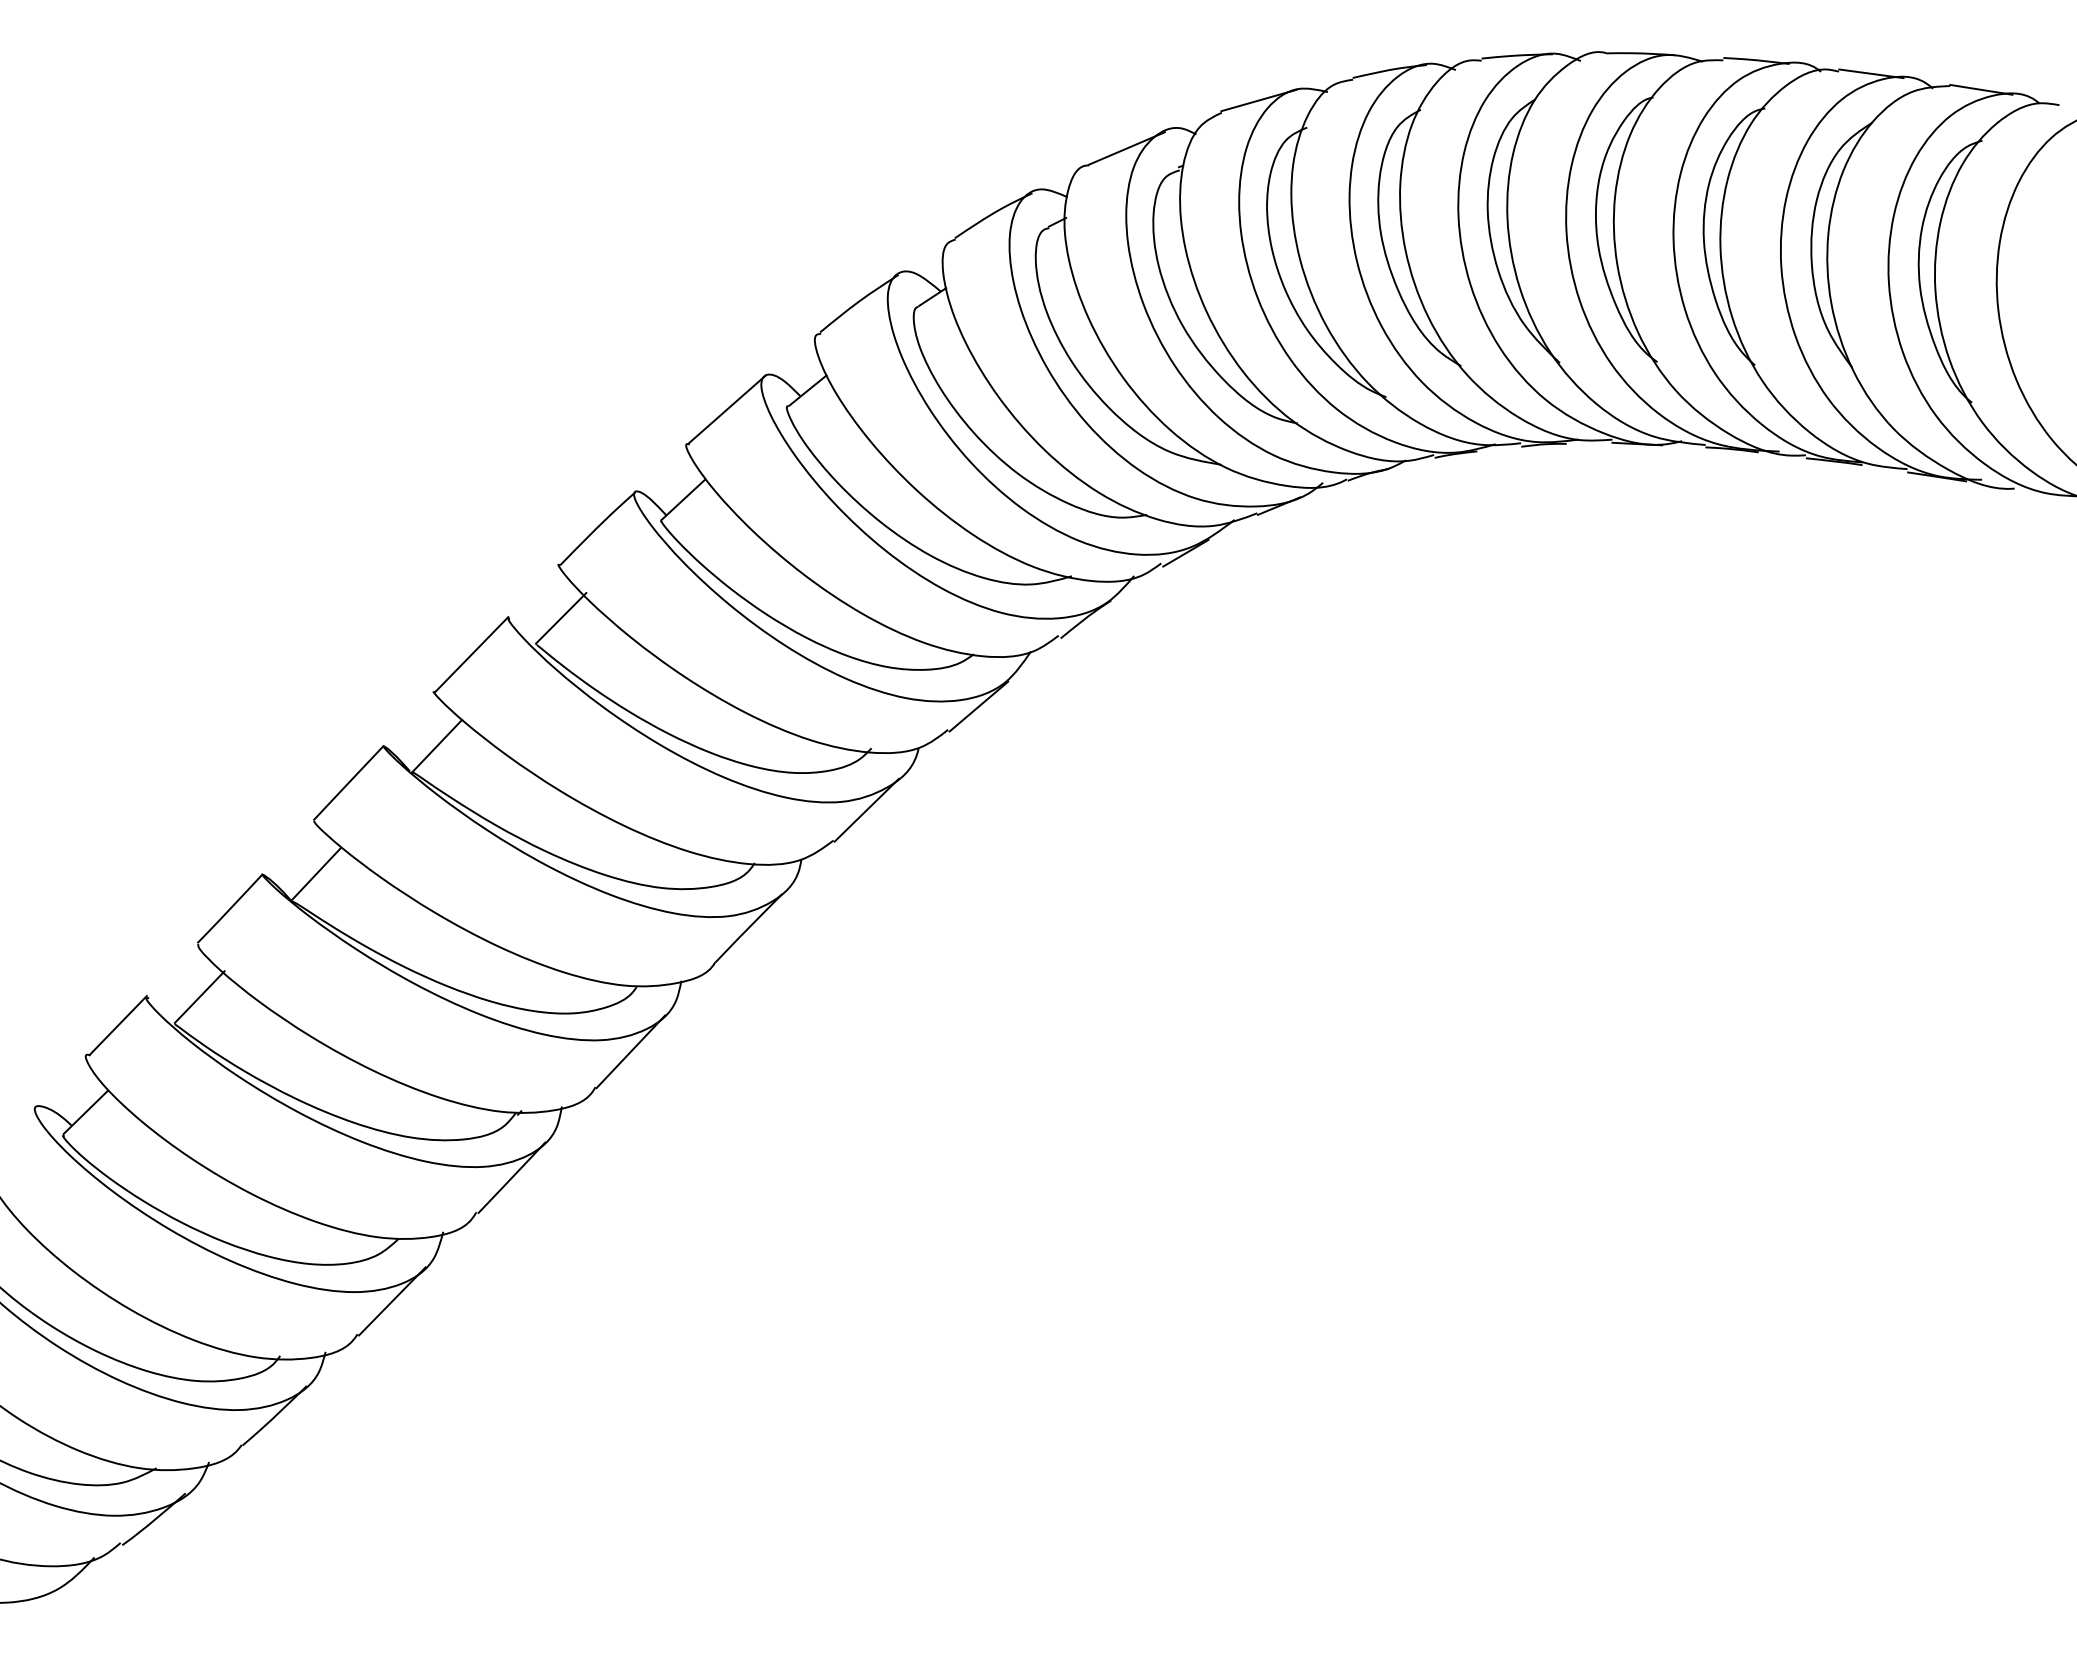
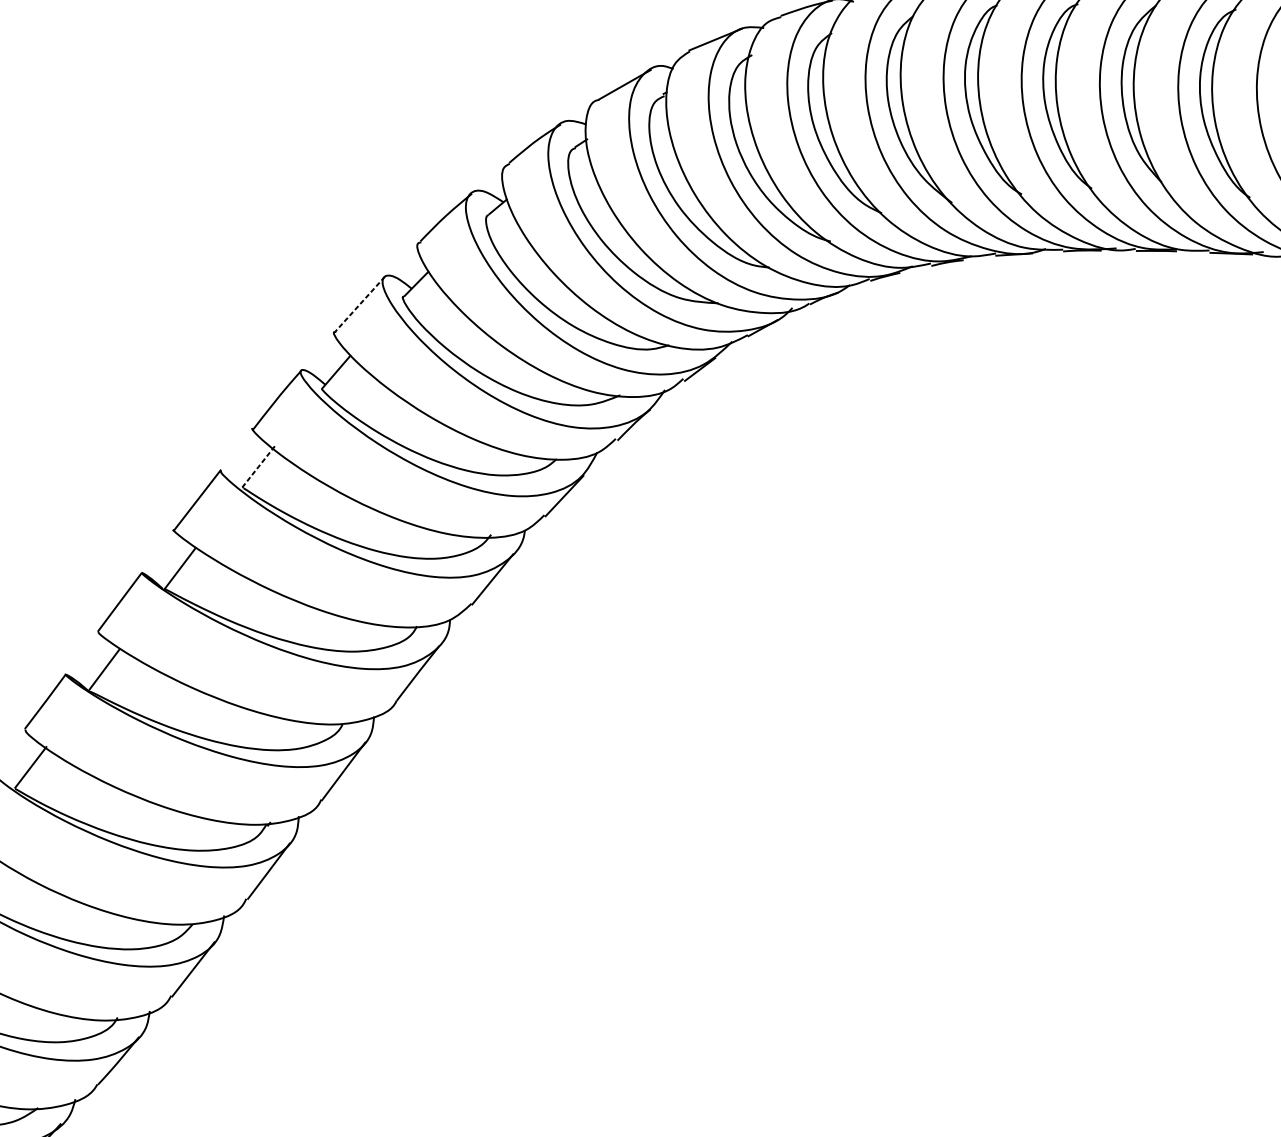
line: (726, 409) -> (359, 304), solid -> dashed
line: (561, 618) -> (258, 467), solid -> dashed

